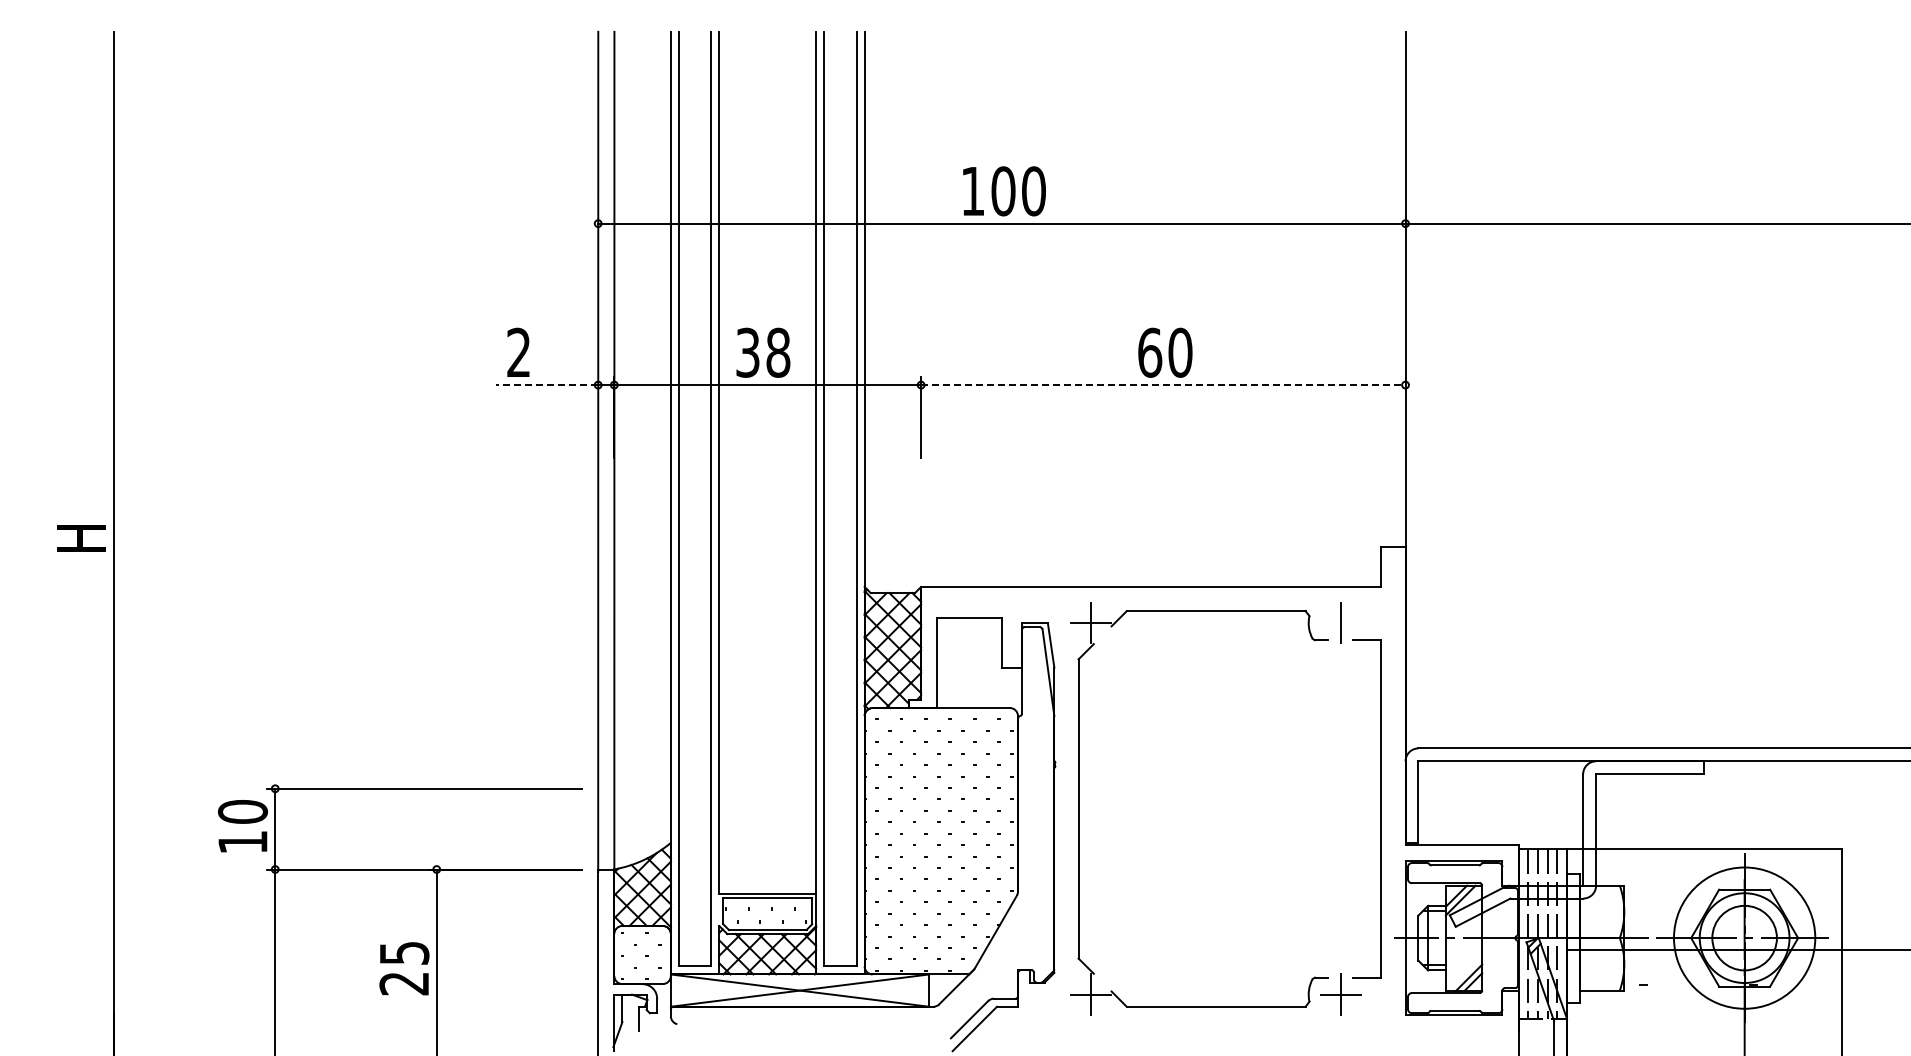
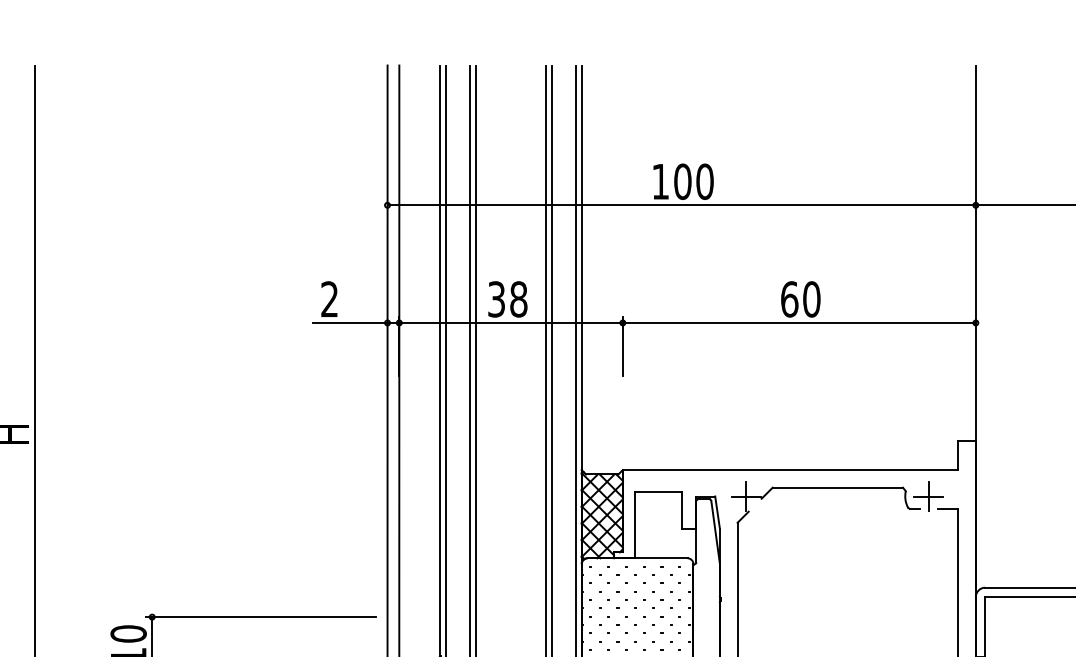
line: (546, 385) -> (349, 323), dashed -> solid
line: (1163, 385) -> (799, 323), dashed -> solid
line: (1340, 623) -> (928, 496), added

